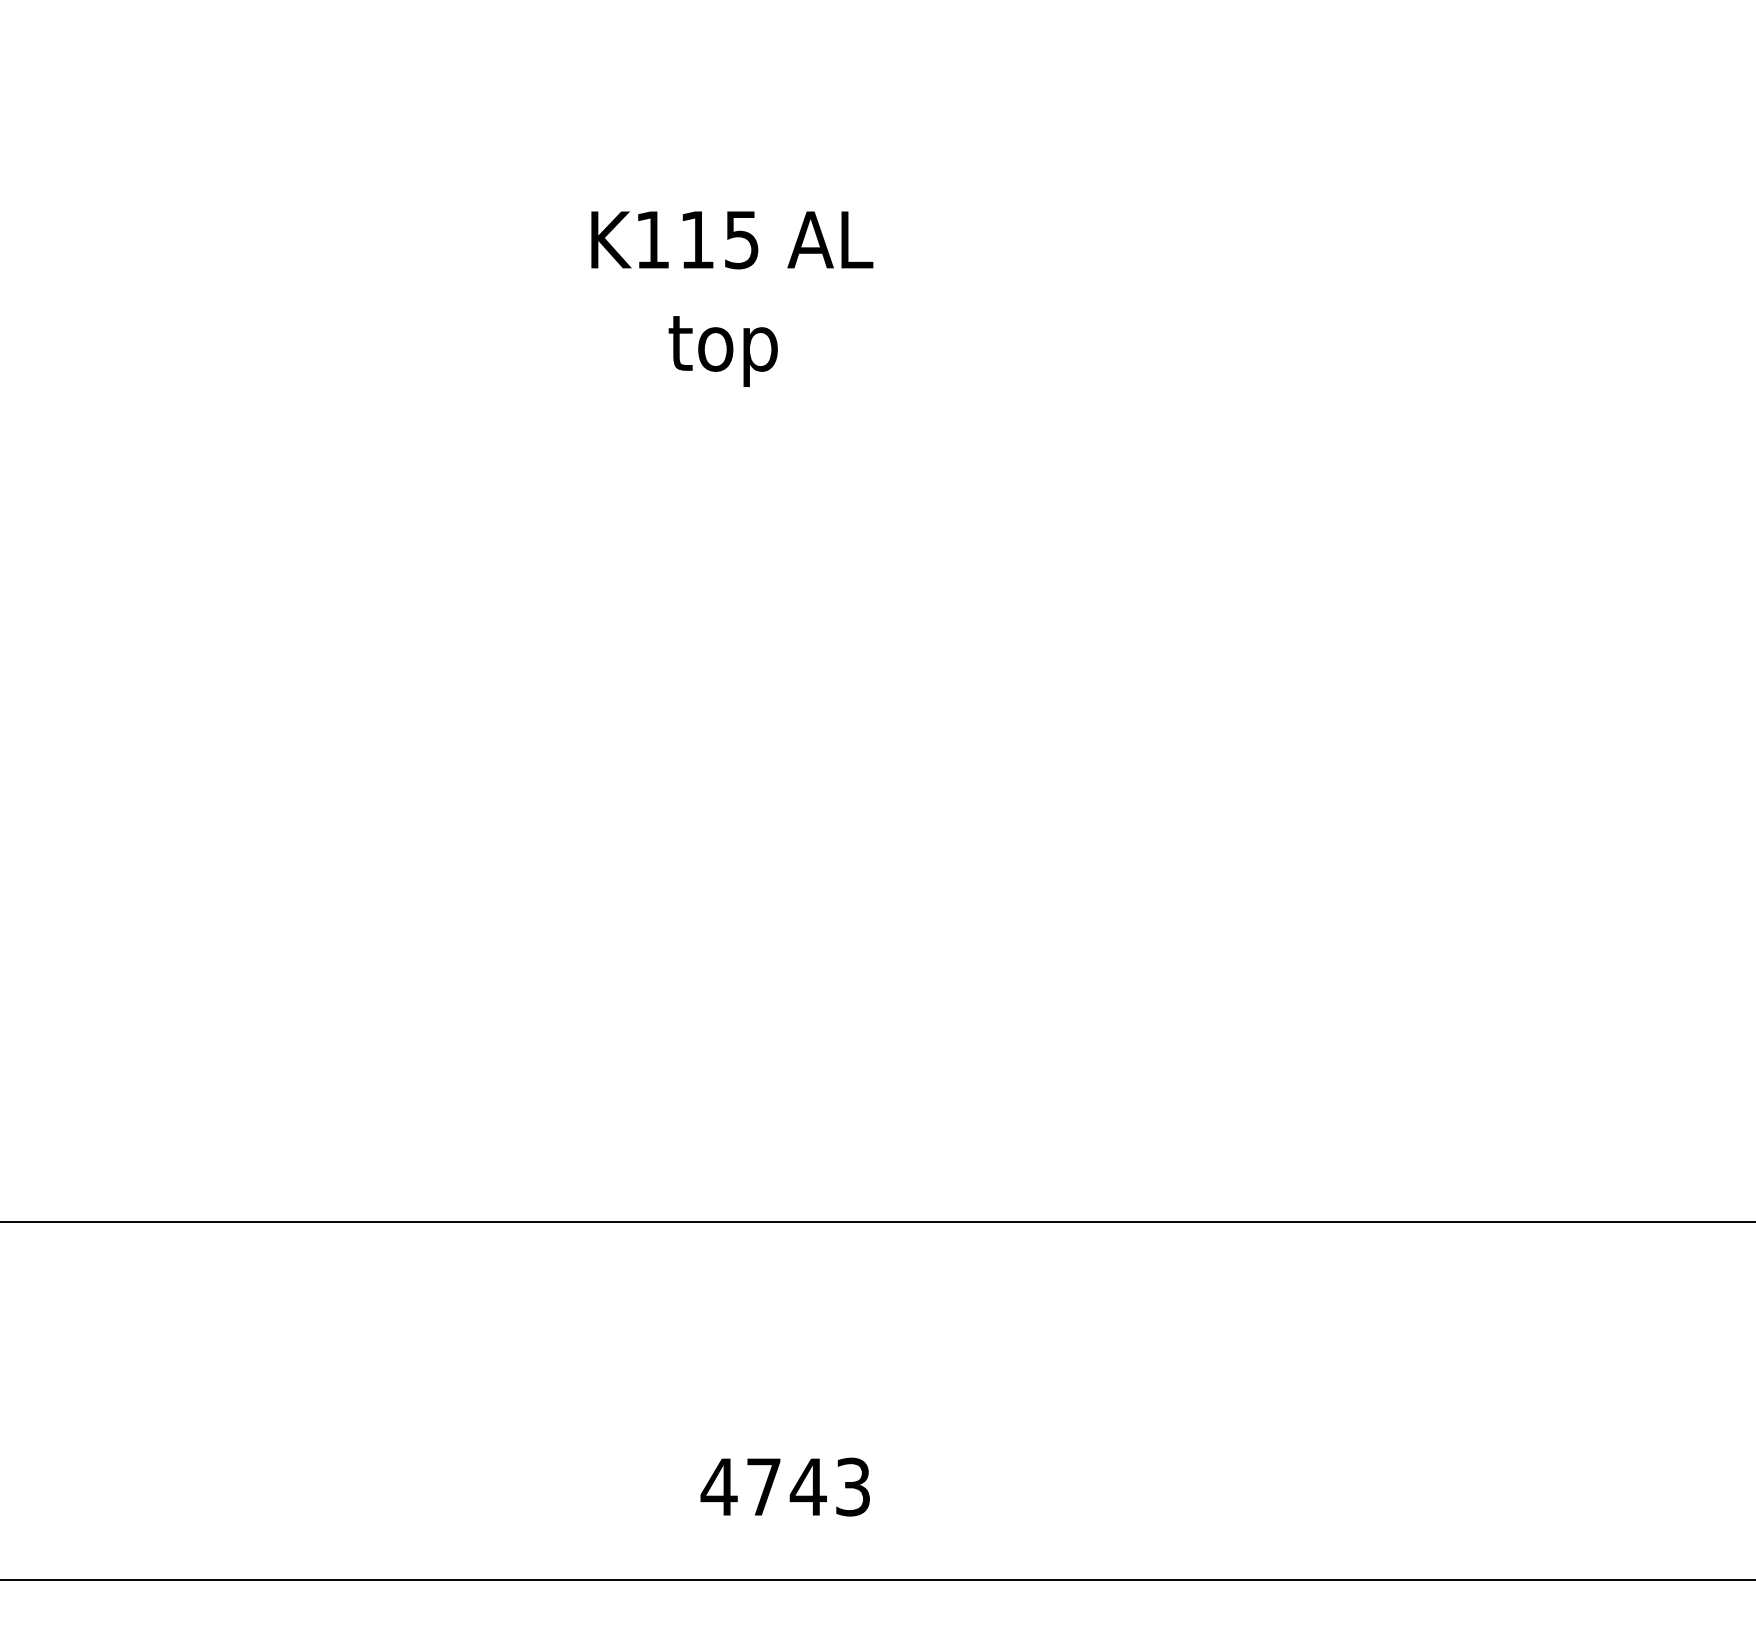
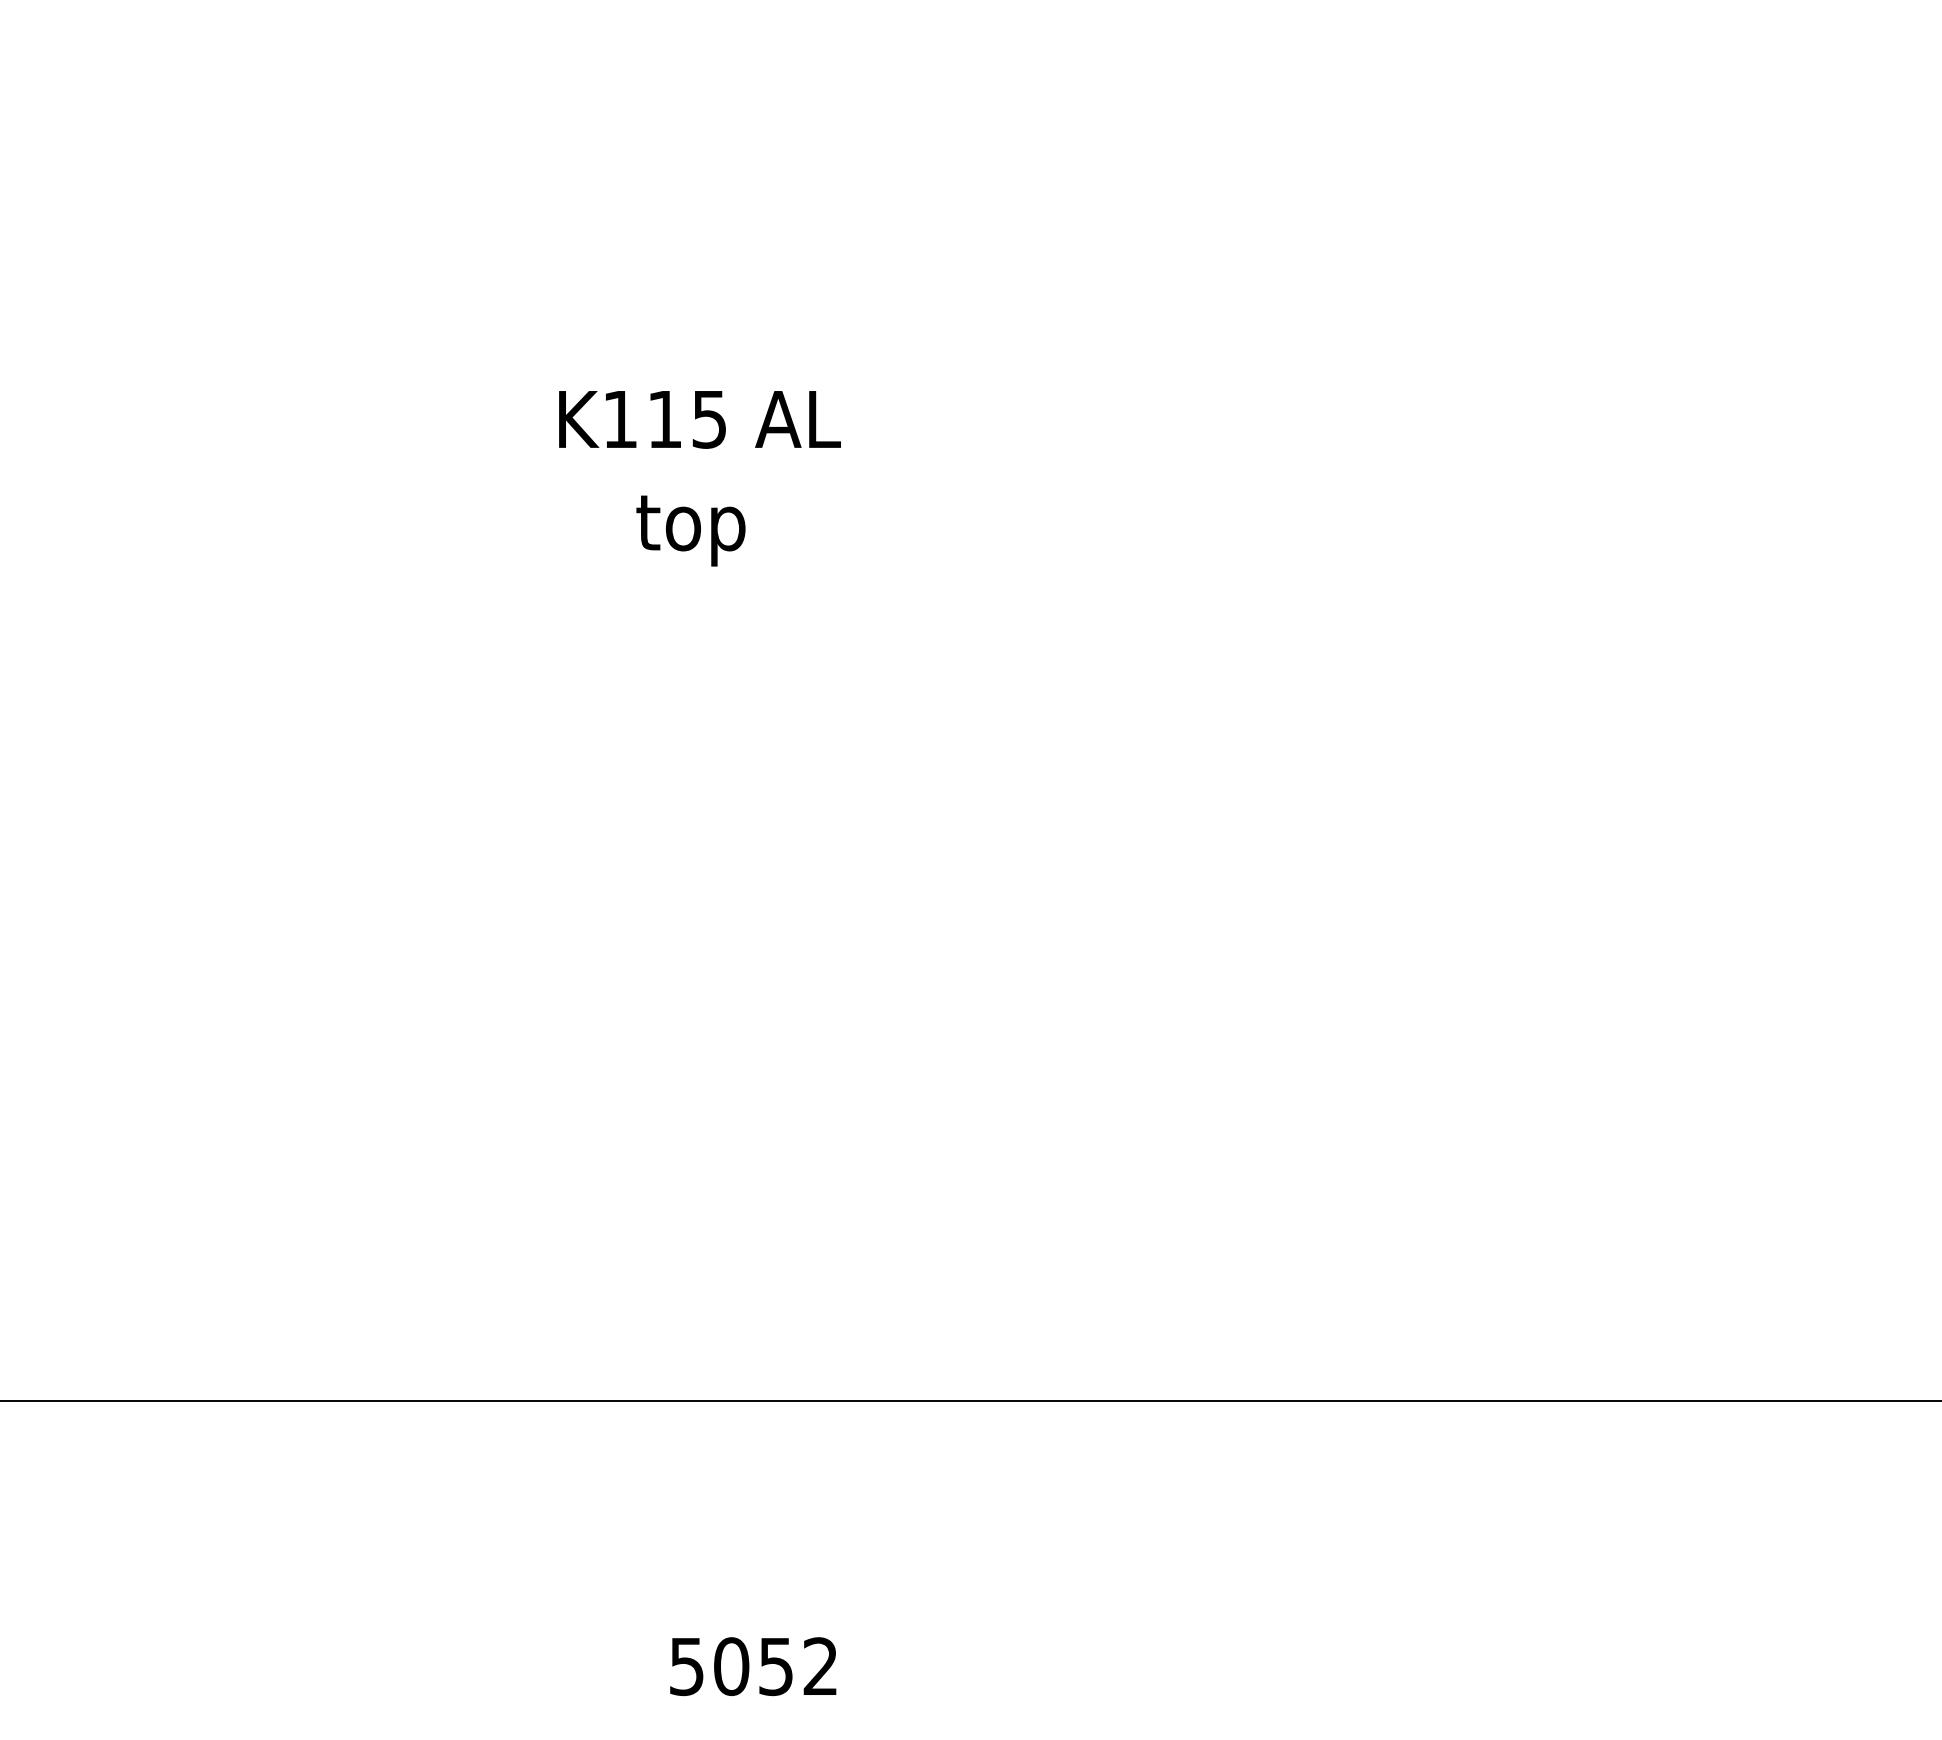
text: (784, 1486) -> (752, 1666), 4743 -> 5052

